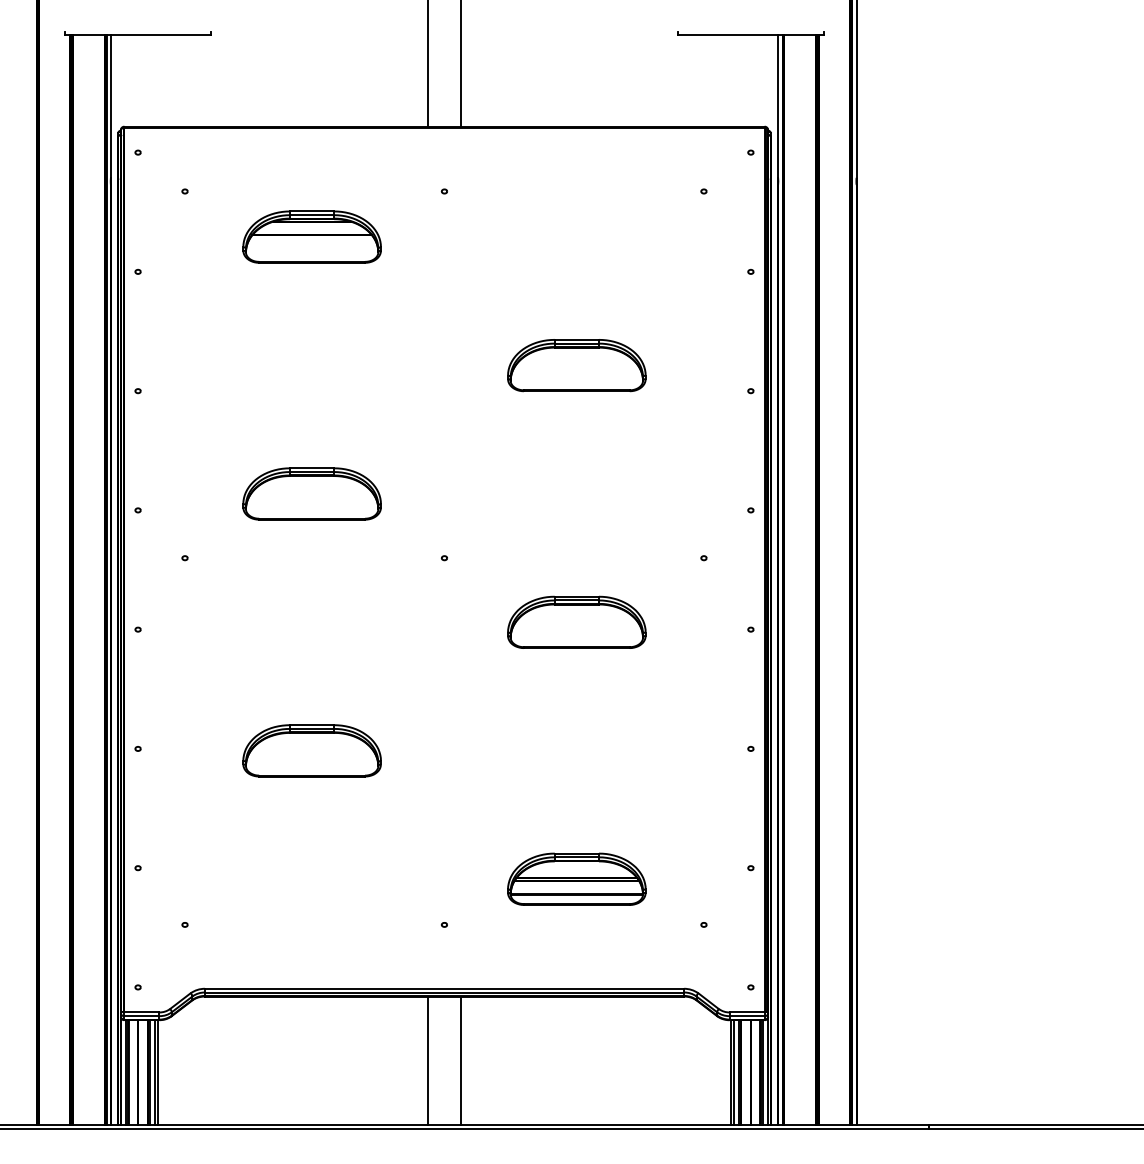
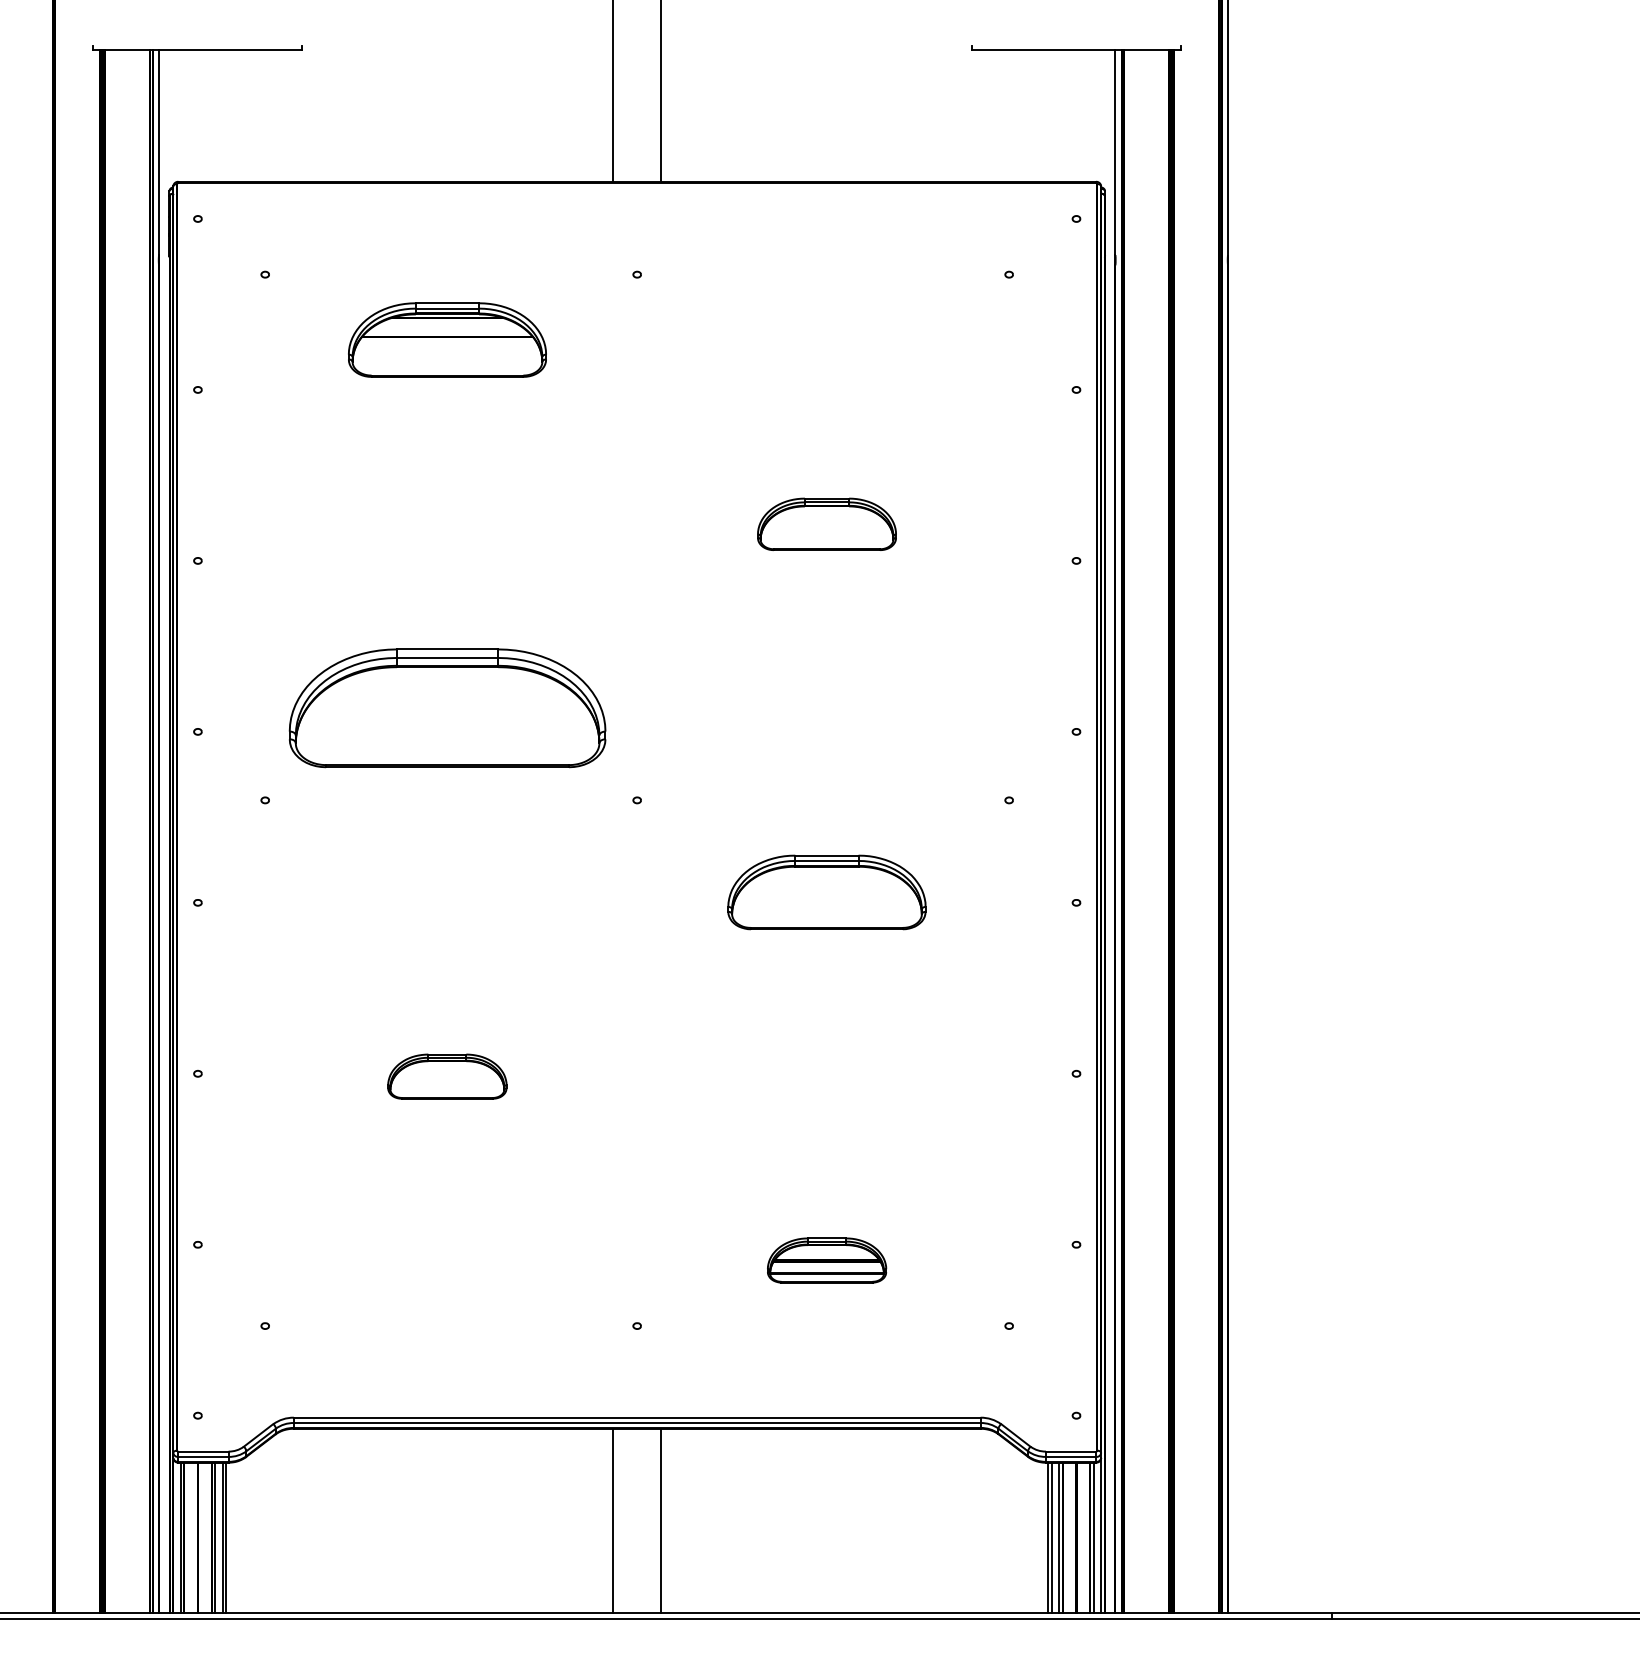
part: (576, 365) -> (826, 524), size x0.7
part: (311, 493) -> (446, 707), size x1.6
part: (311, 750) -> (446, 1076), size x0.6
part: (576, 878) -> (826, 1259), size x0.6

